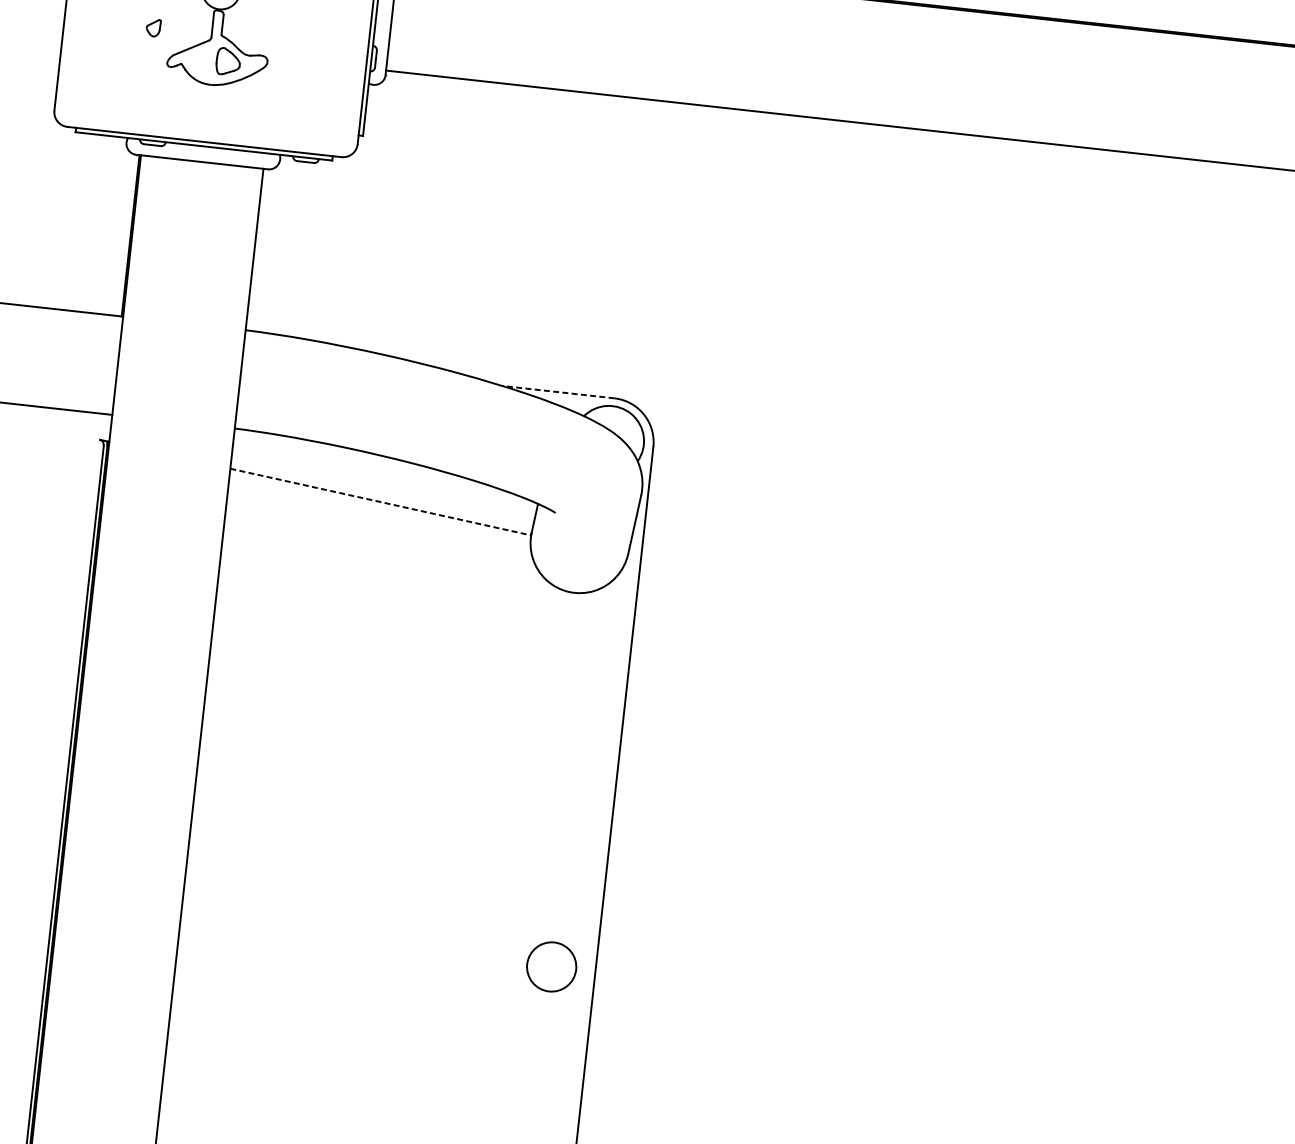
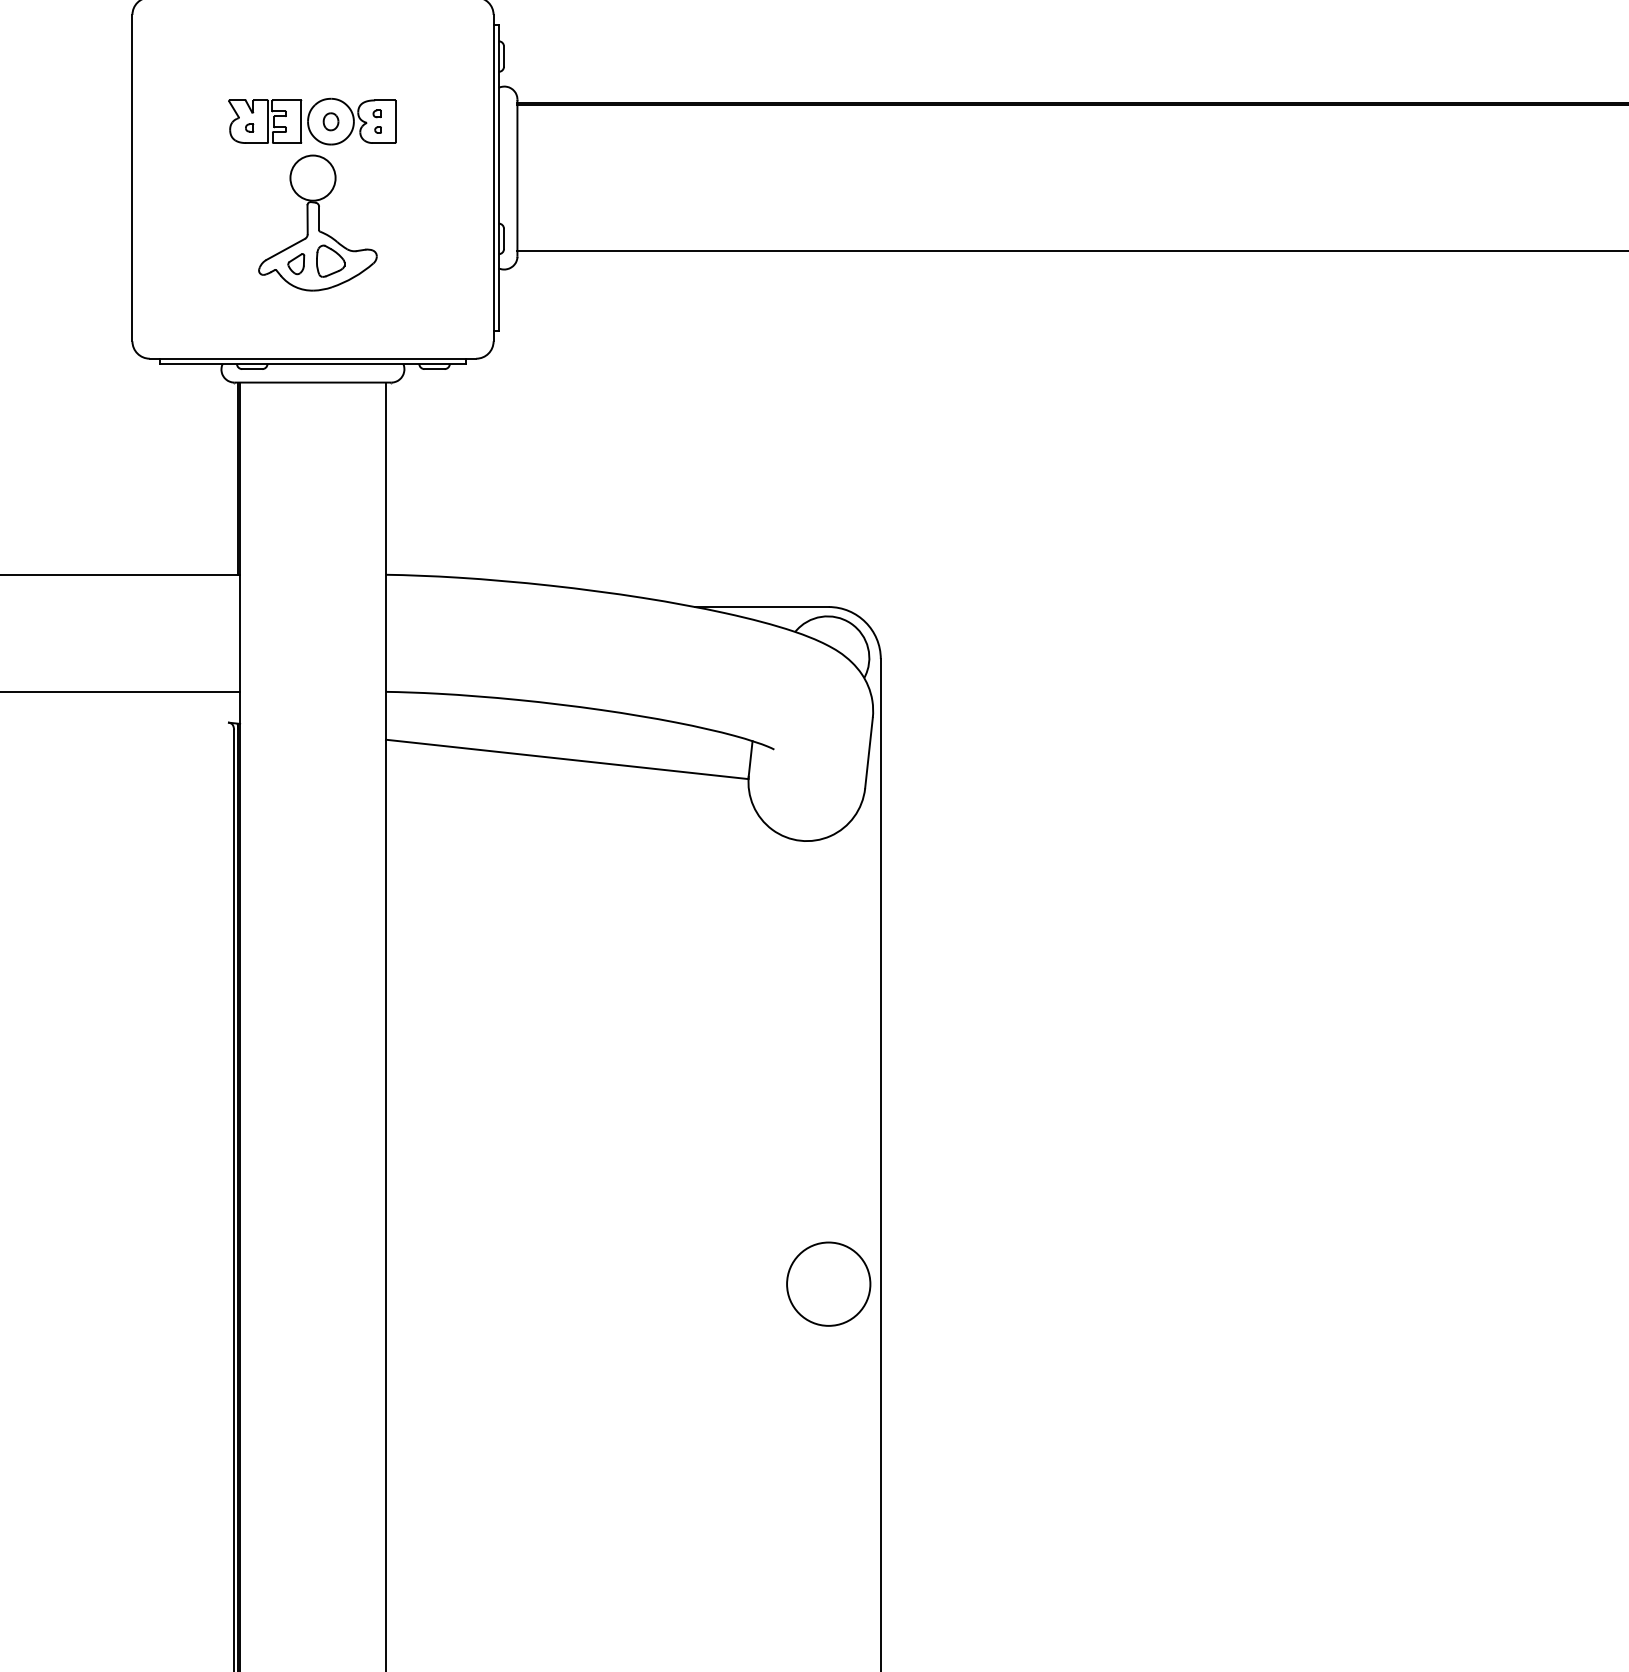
part: (153, 28) -> (296, 264), moved
line: (558, 392) -> (762, 607), dashed -> solid
line: (380, 502) -> (567, 759), dashed -> solid
circle: (551, 966) -> (828, 1283), size x1.43

